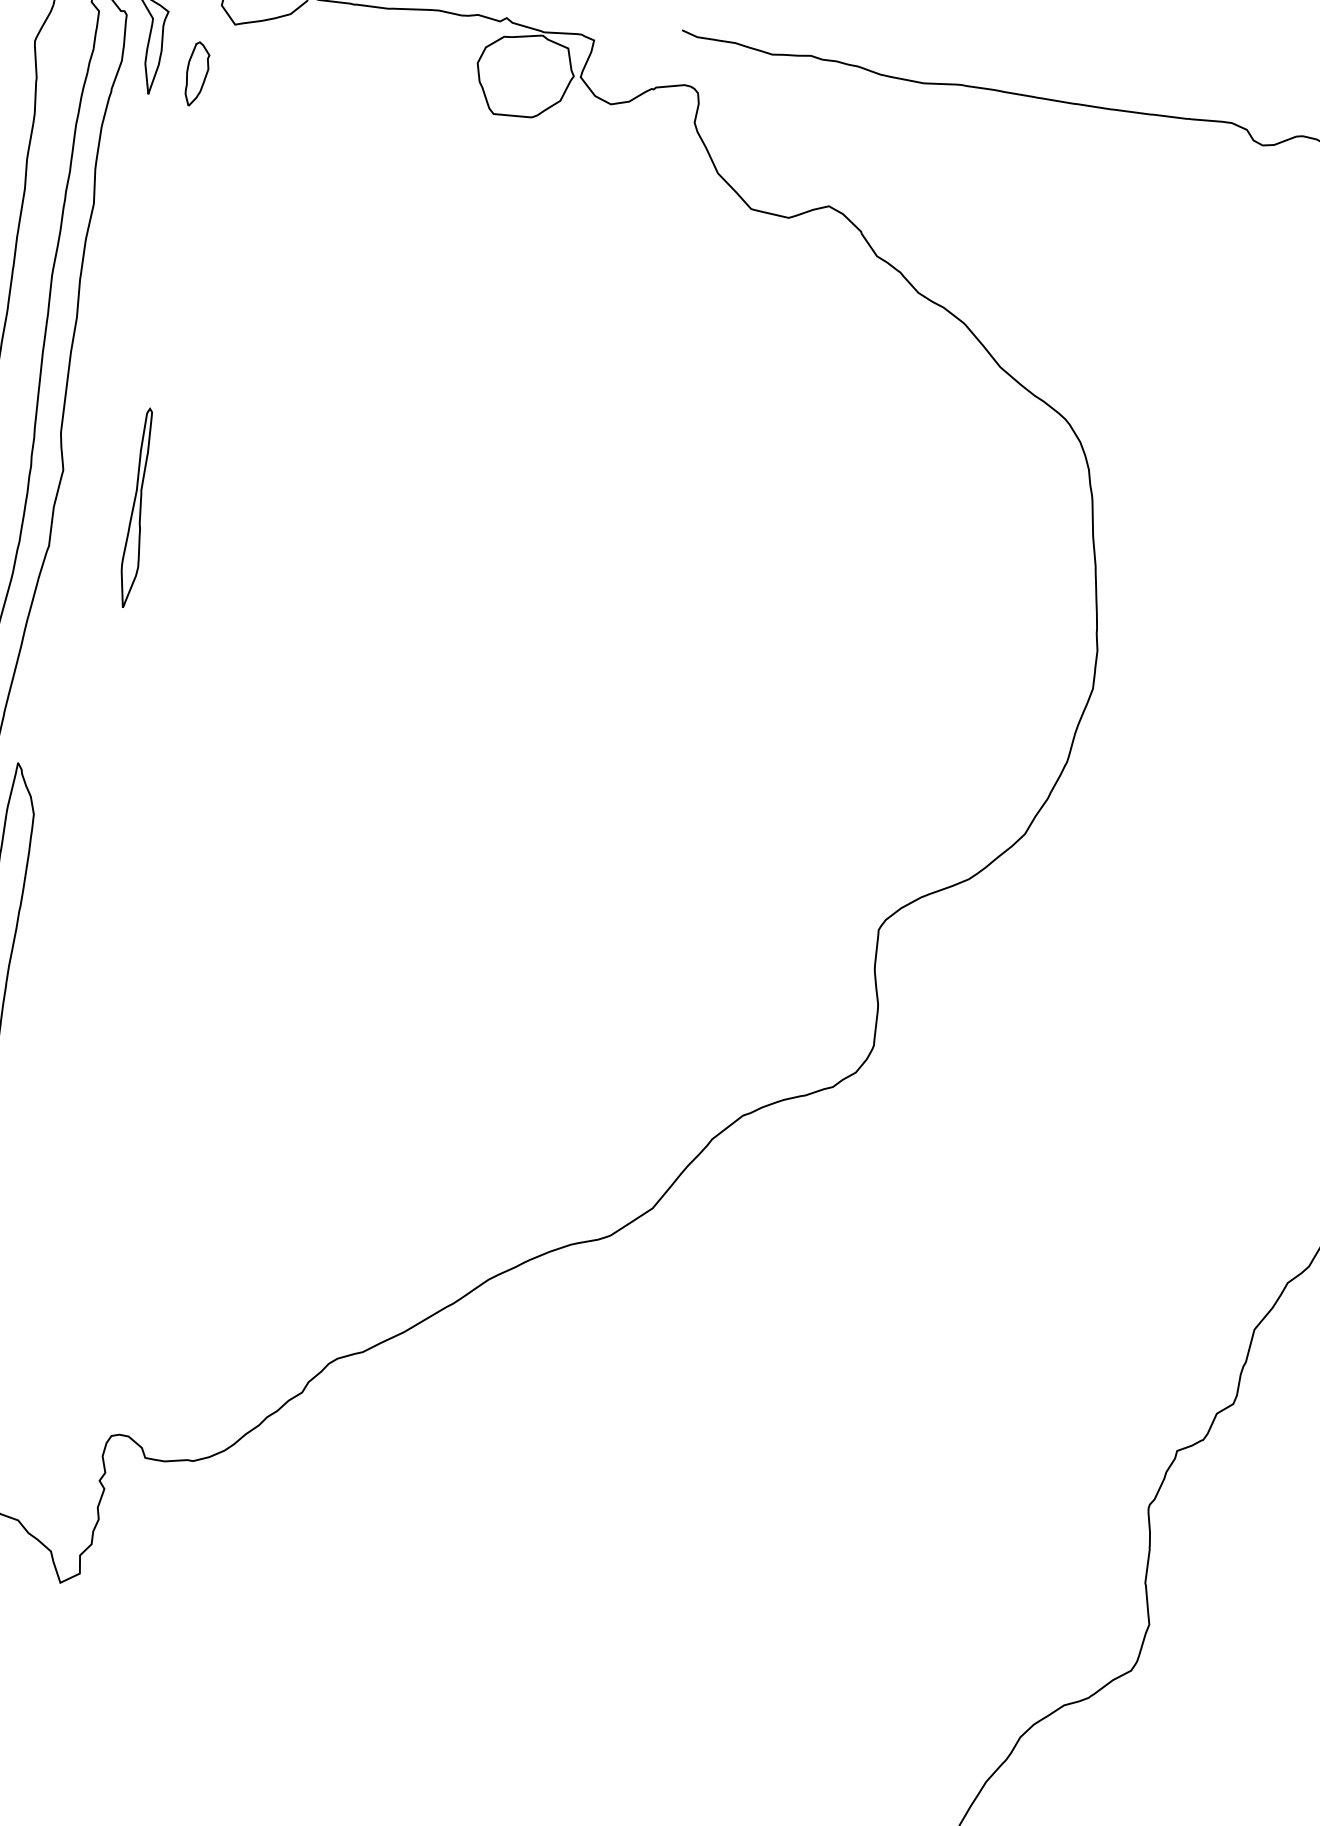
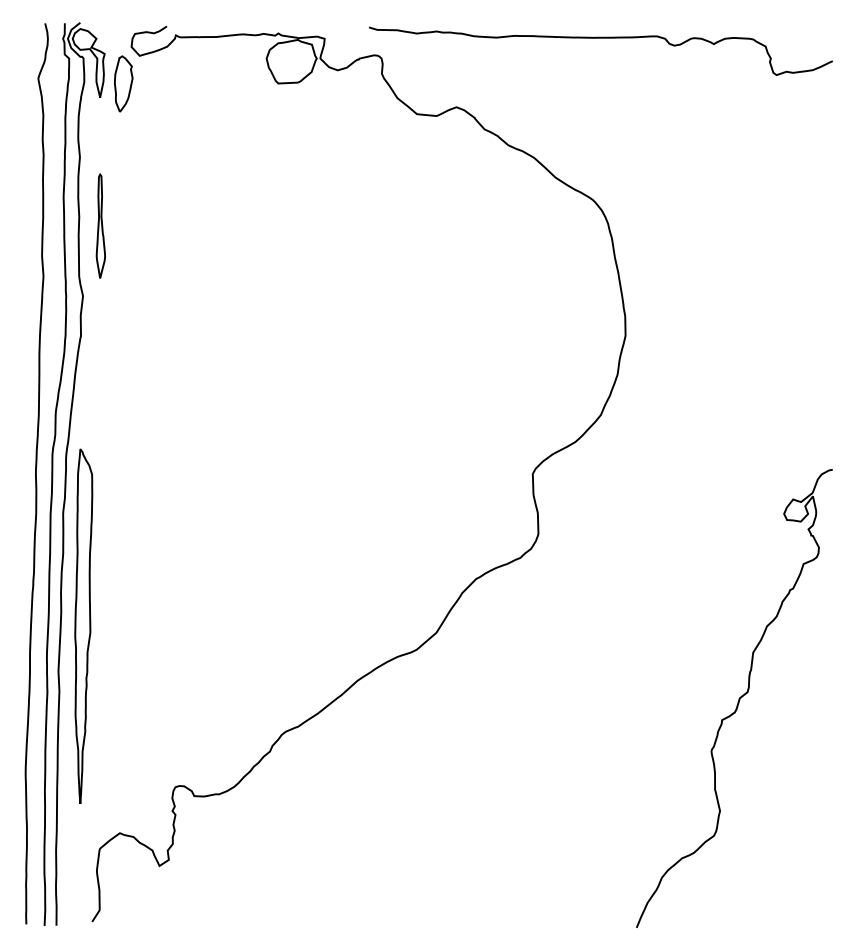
part: (196, 73) -> (123, 83), size x1.67
part: (137, 506) -> (100, 225), moved

